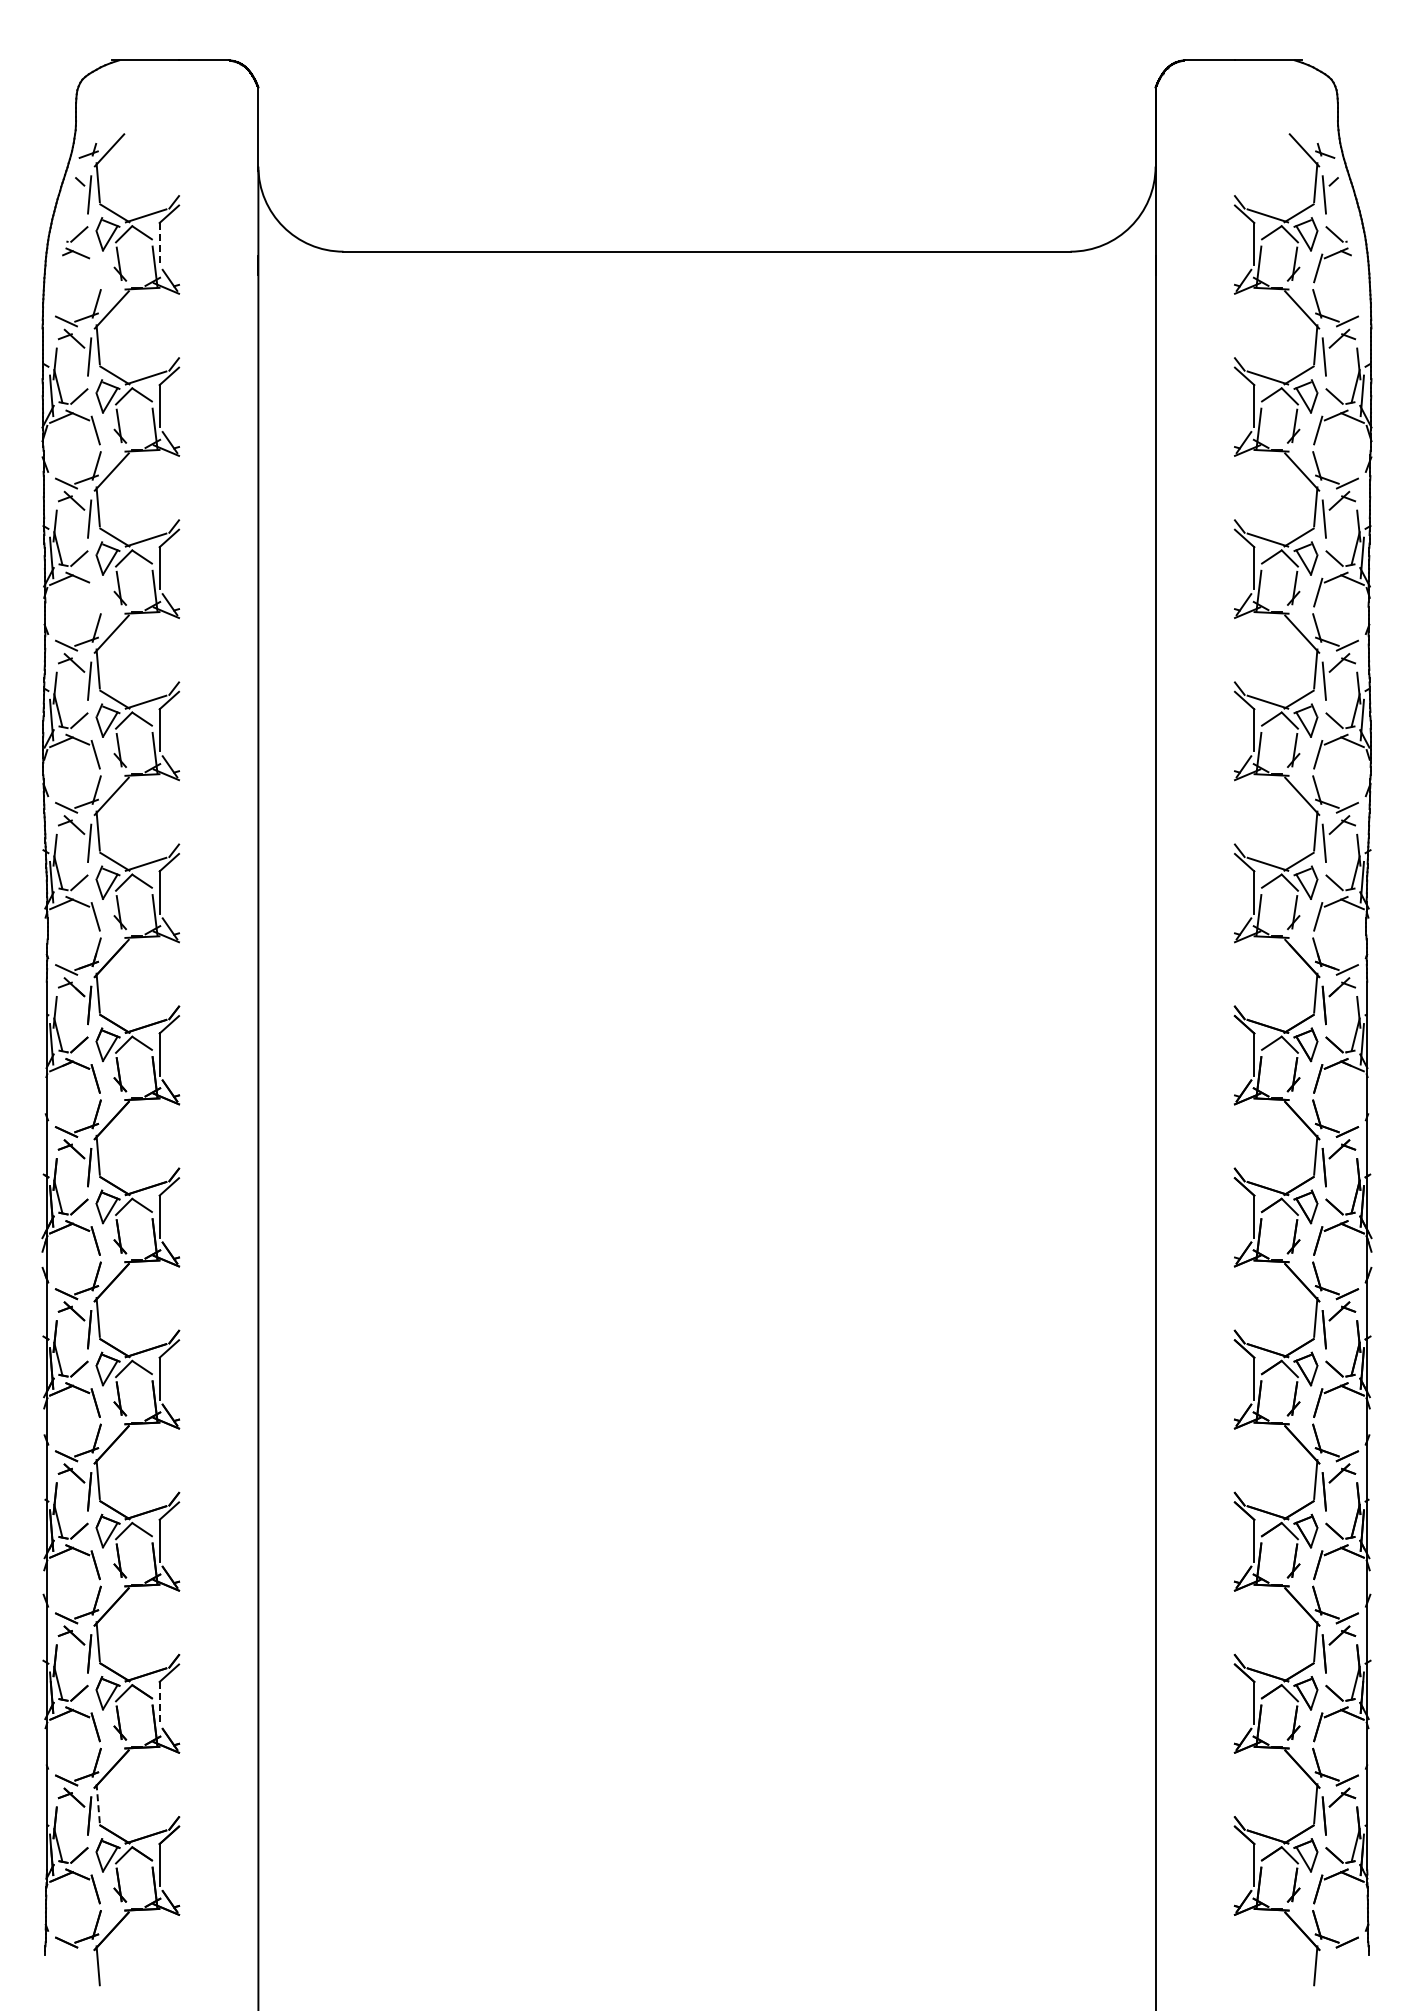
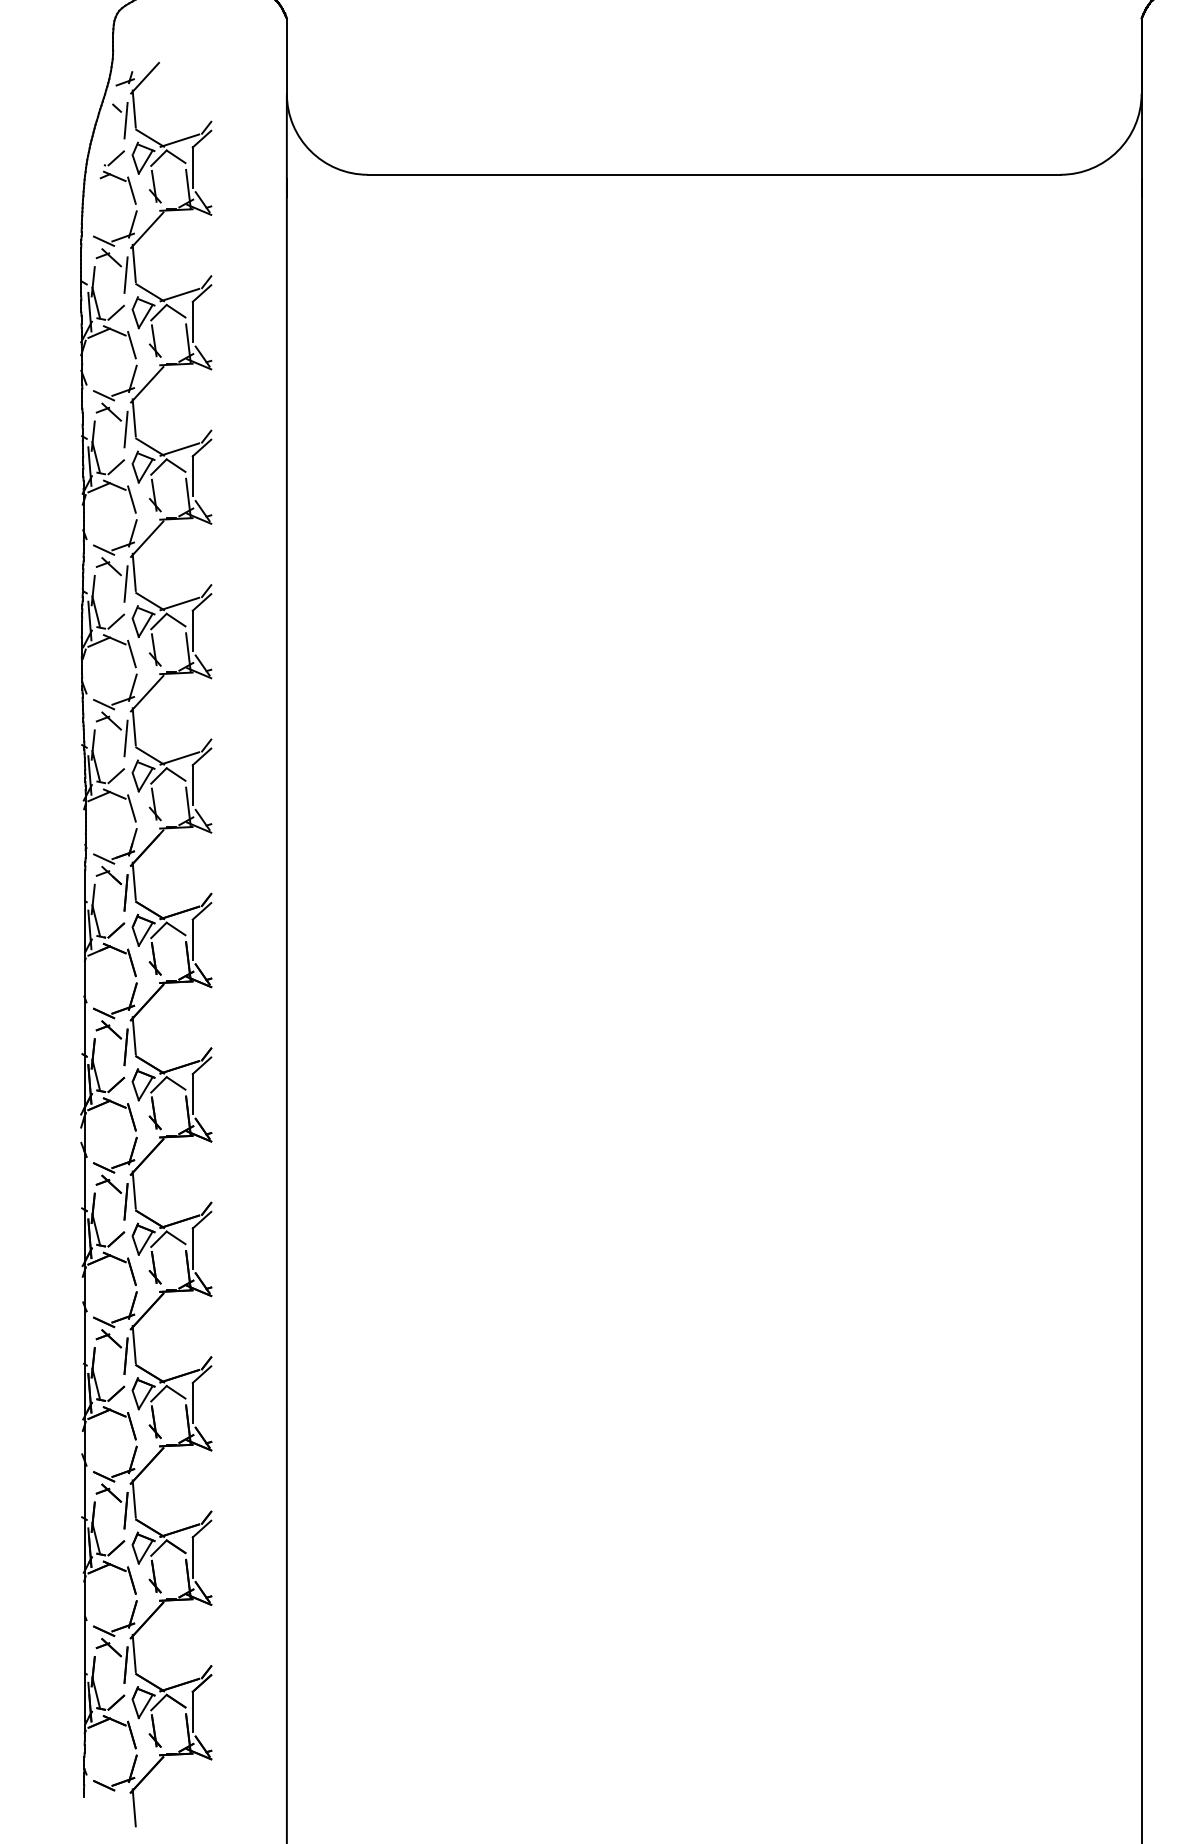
line: (159, 244) -> (192, 167), dashed -> solid
line: (95, 268) -> (131, 190), added
line: (95, 592) -> (131, 499), added
line: (159, 1703) -> (192, 1557), dashed -> solid
line: (98, 1803) -> (134, 1653), dashed -> solid

